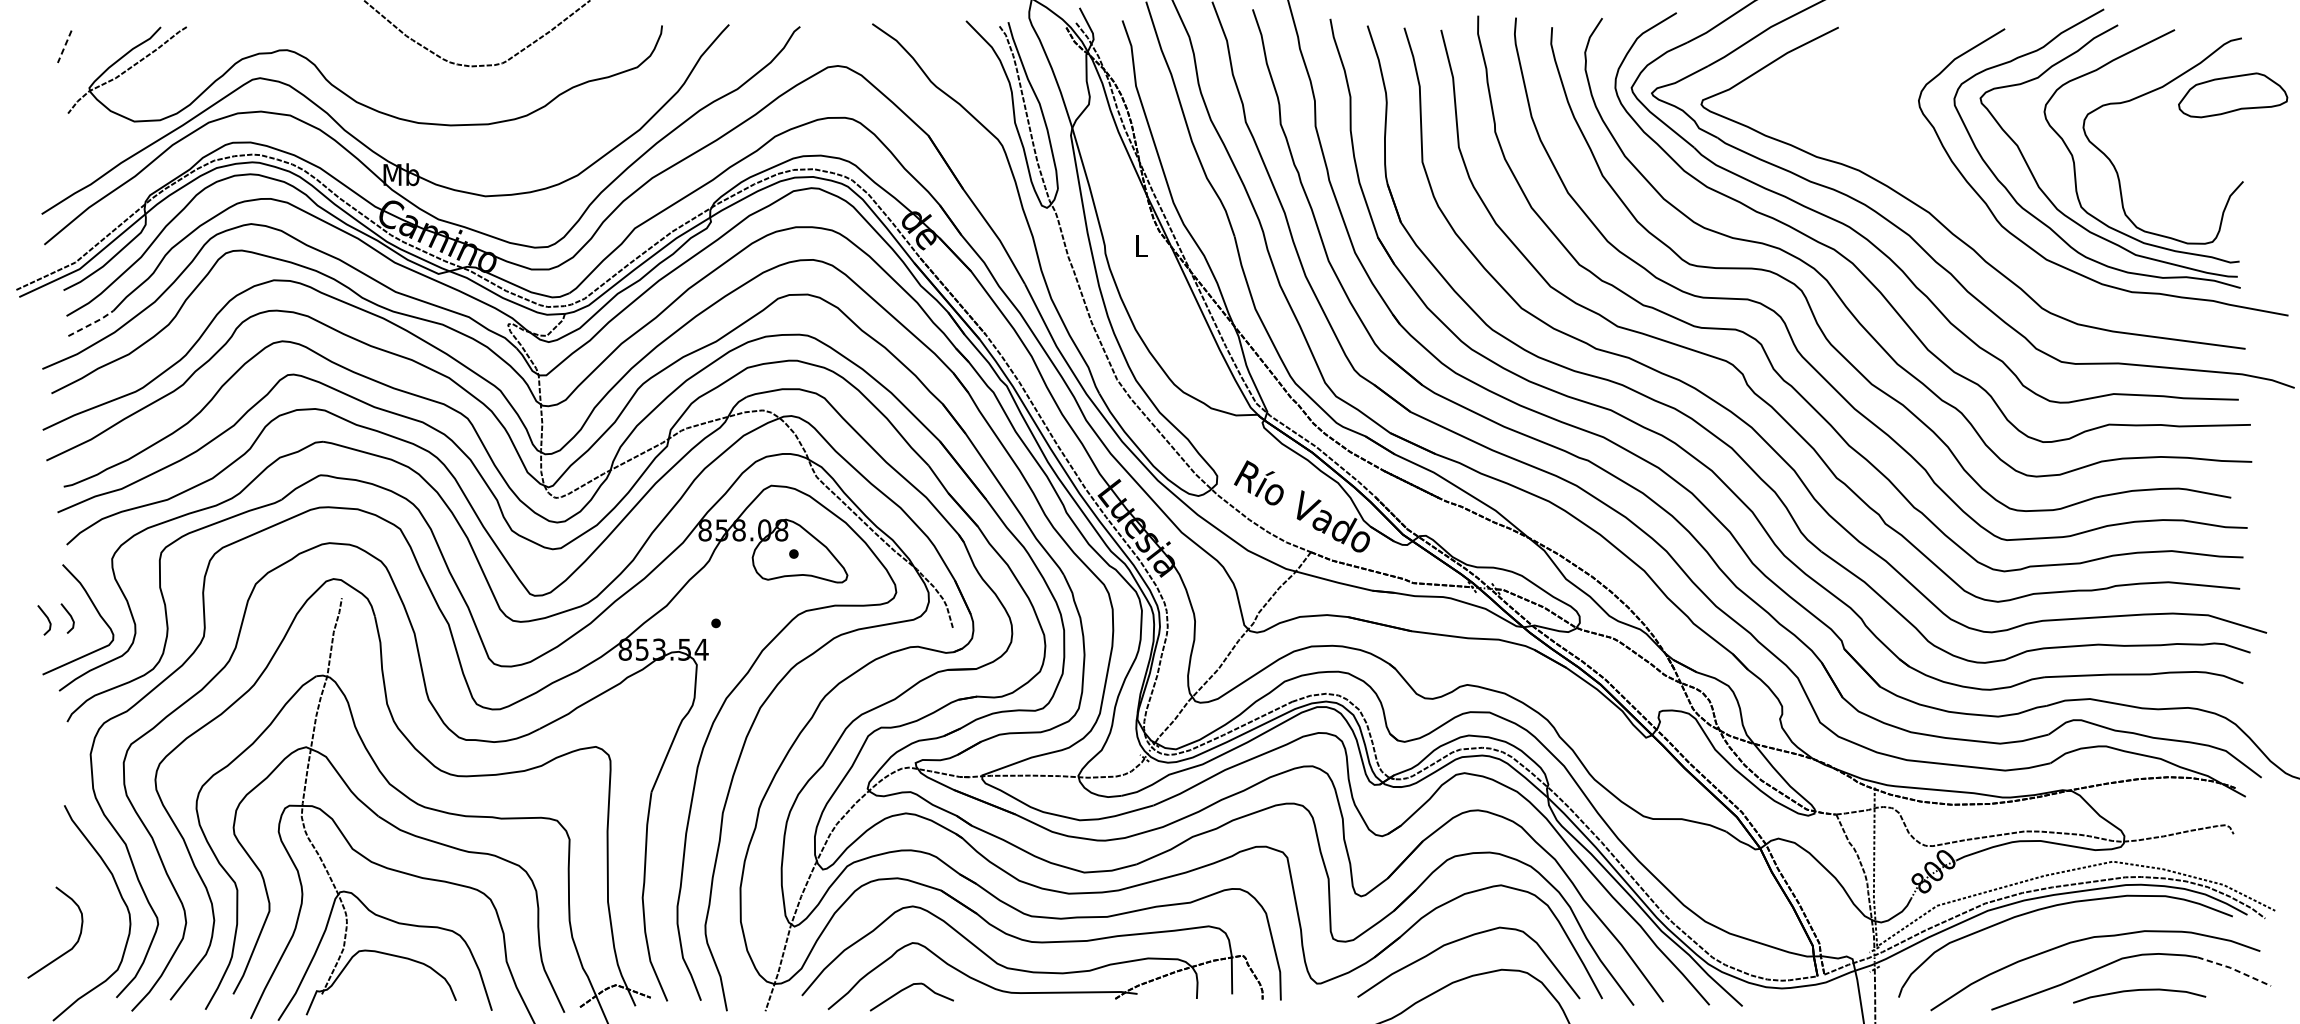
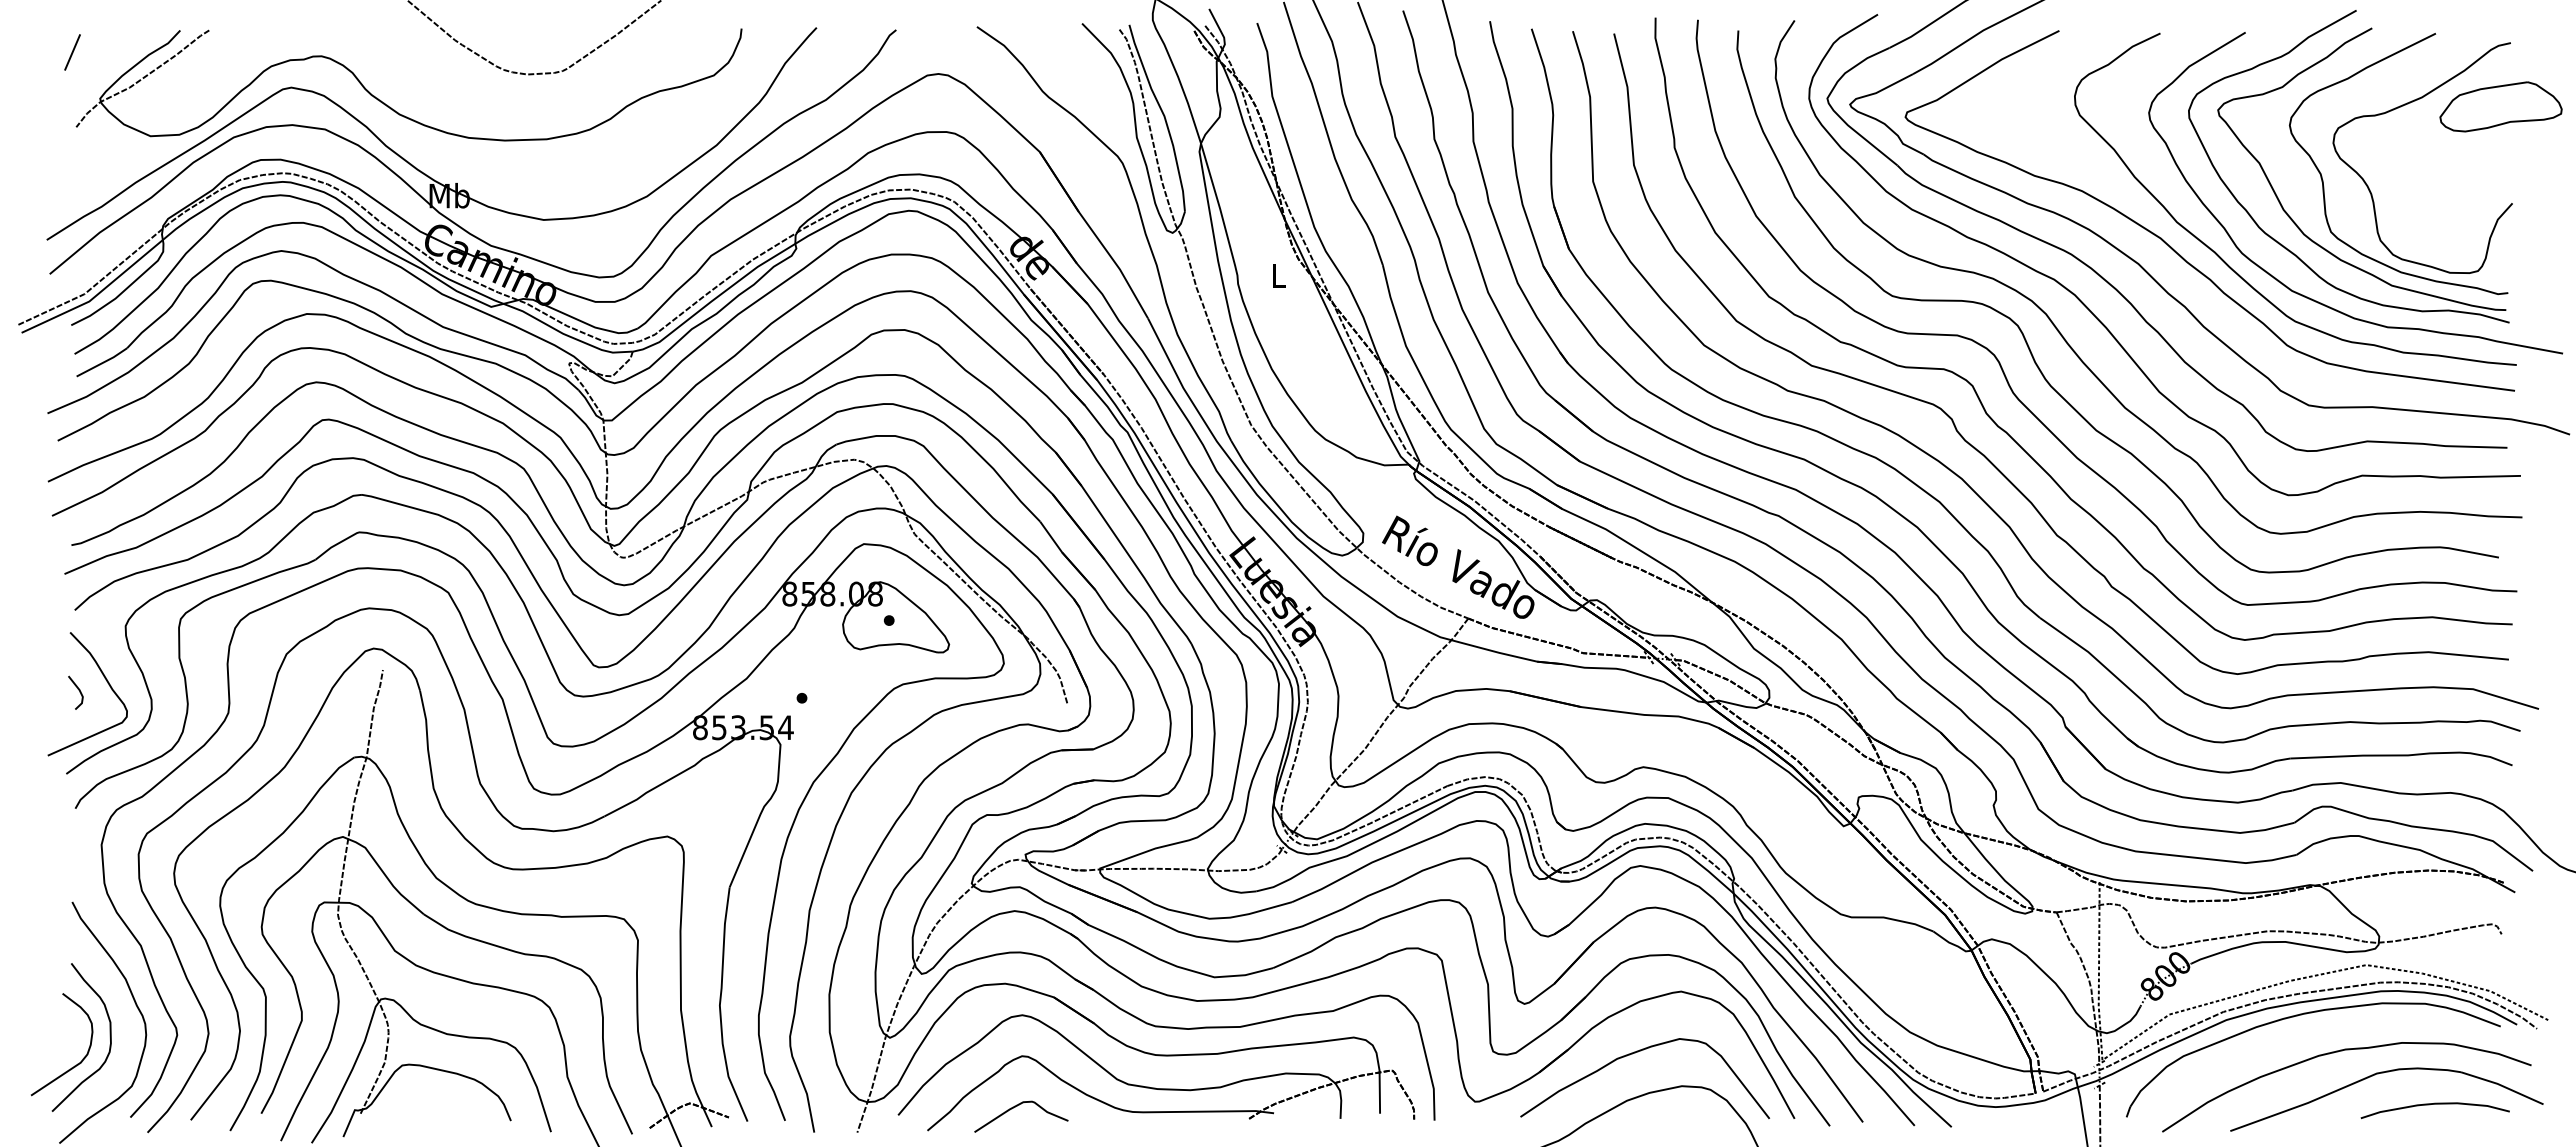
line: (64, 46) -> (72, 52), dashed -> solid
curve: (1997, 243) -> (2237, 272), added
line: (92, 323) -> (103, 362), dashed -> solid
line: (45, 617) -> (51, 691), removed
curve: (97, 926) -> (109, 1037), added
line: (2235, 970) -> (2503, 1086), dashed -> solid
curve: (2138, 990) -> (2434, 1104), moved

